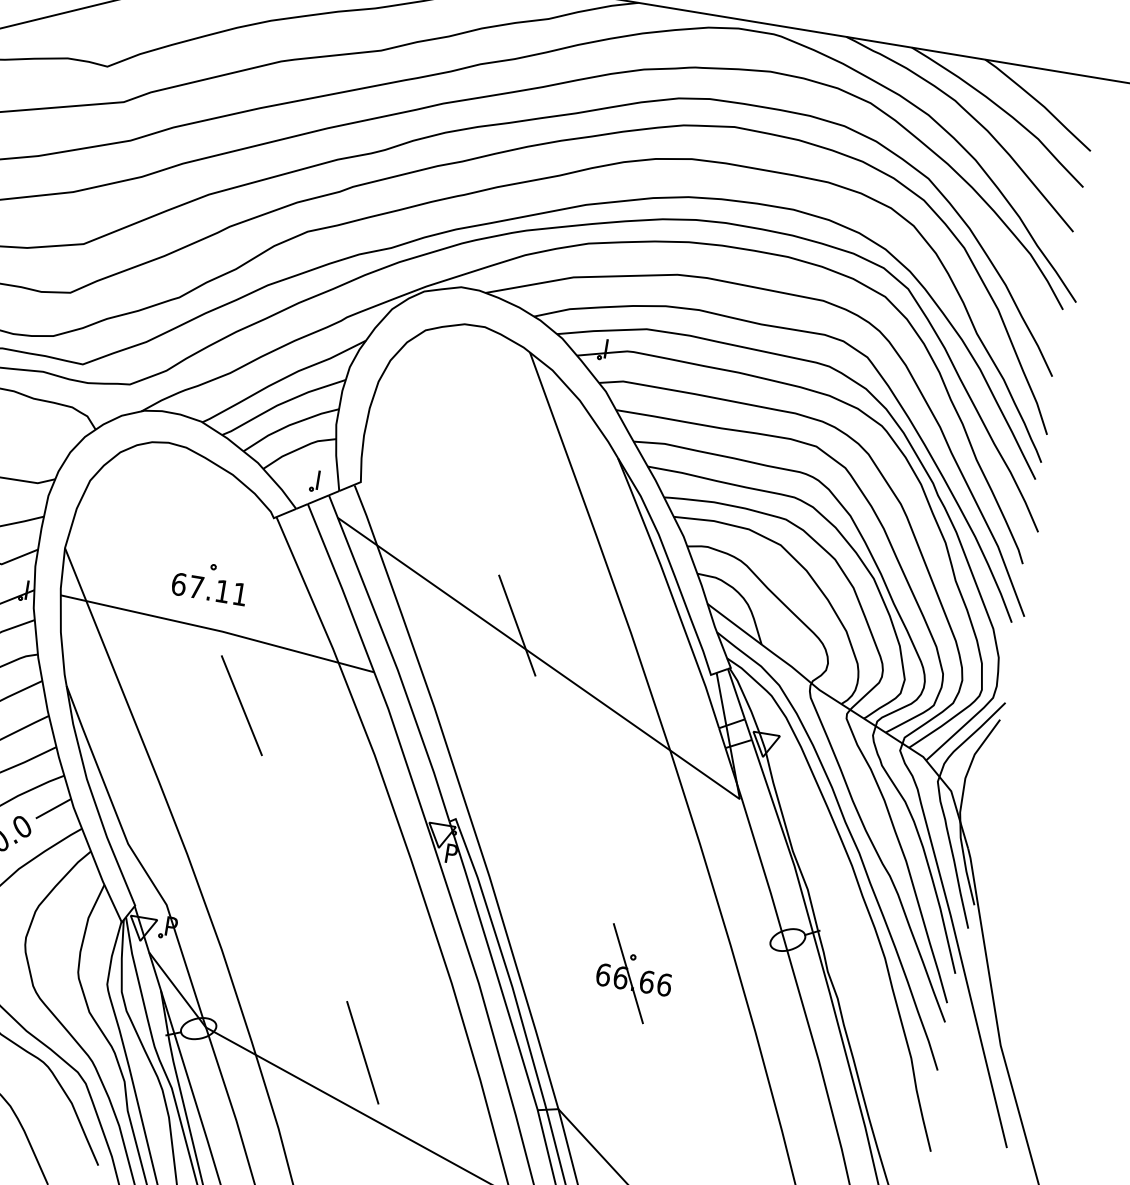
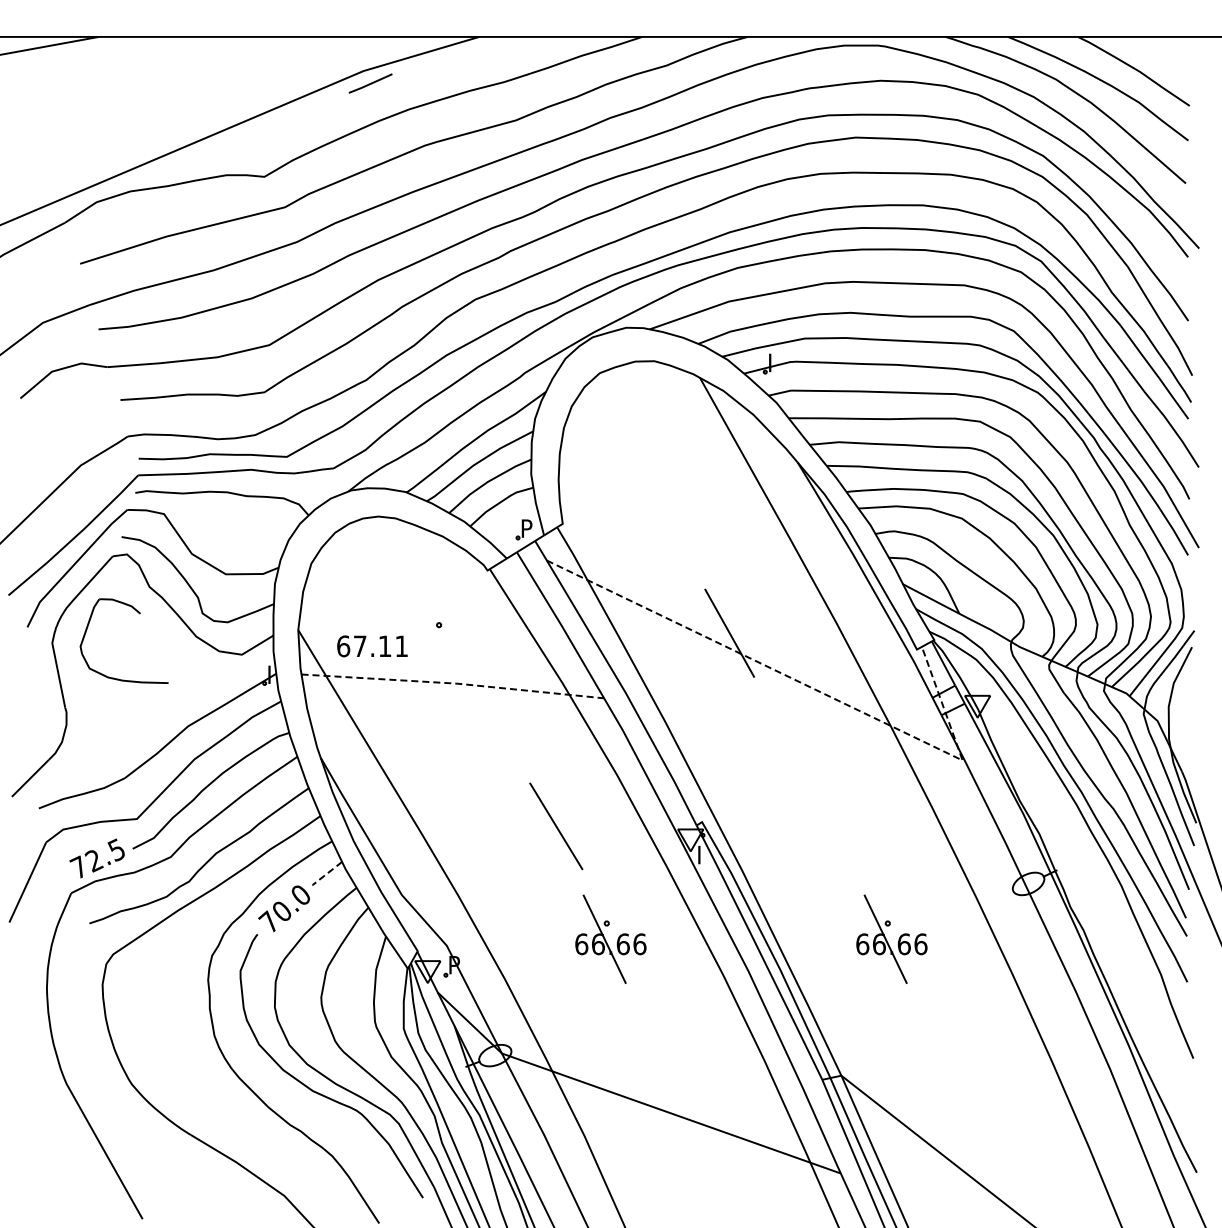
text: (324, 476) -> (528, 524), I -> P
text: (209, 589) -> (372, 646), moved
line: (219, 631) -> (454, 683), solid -> dashed
line: (591, 695) -> (809, 686), solid -> dashed
line: (242, 705) -> (556, 826), moved
line: (52, 809) -> (326, 874), solid -> dashed
text: (453, 849) -> (704, 850), P -> I
part: (339, 925) -> (610, 938), added
line: (363, 1052) -> (651, 1052), removed

